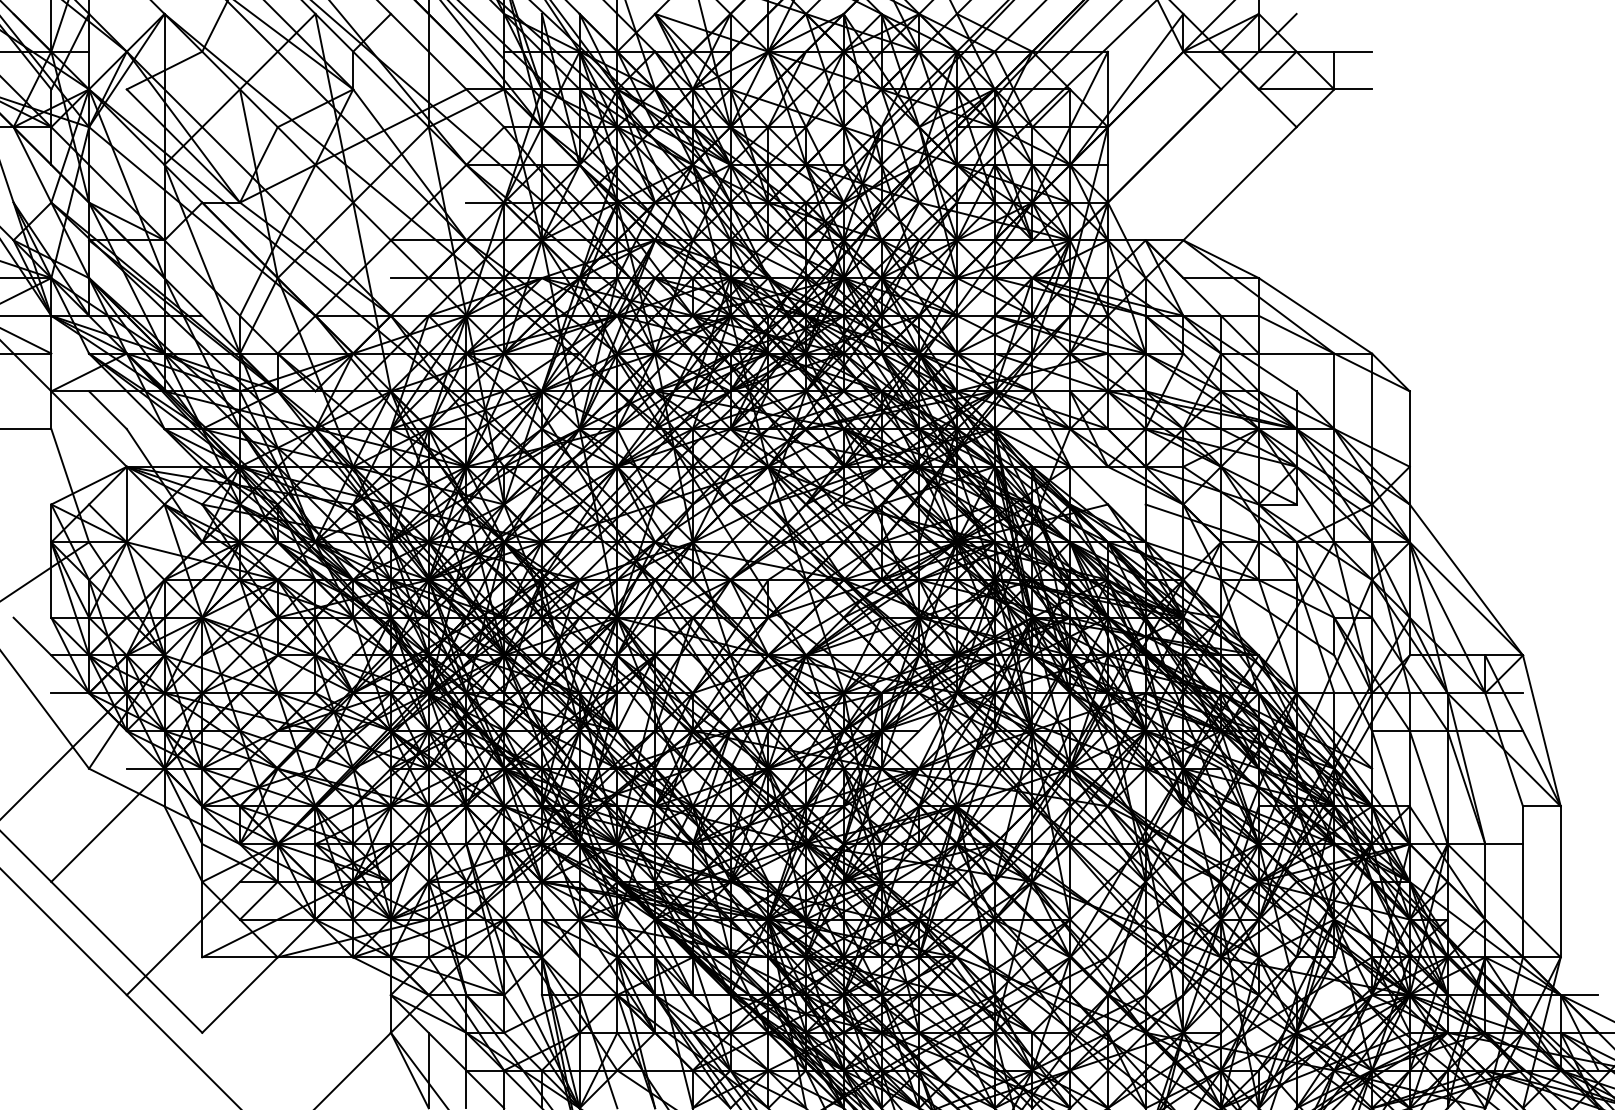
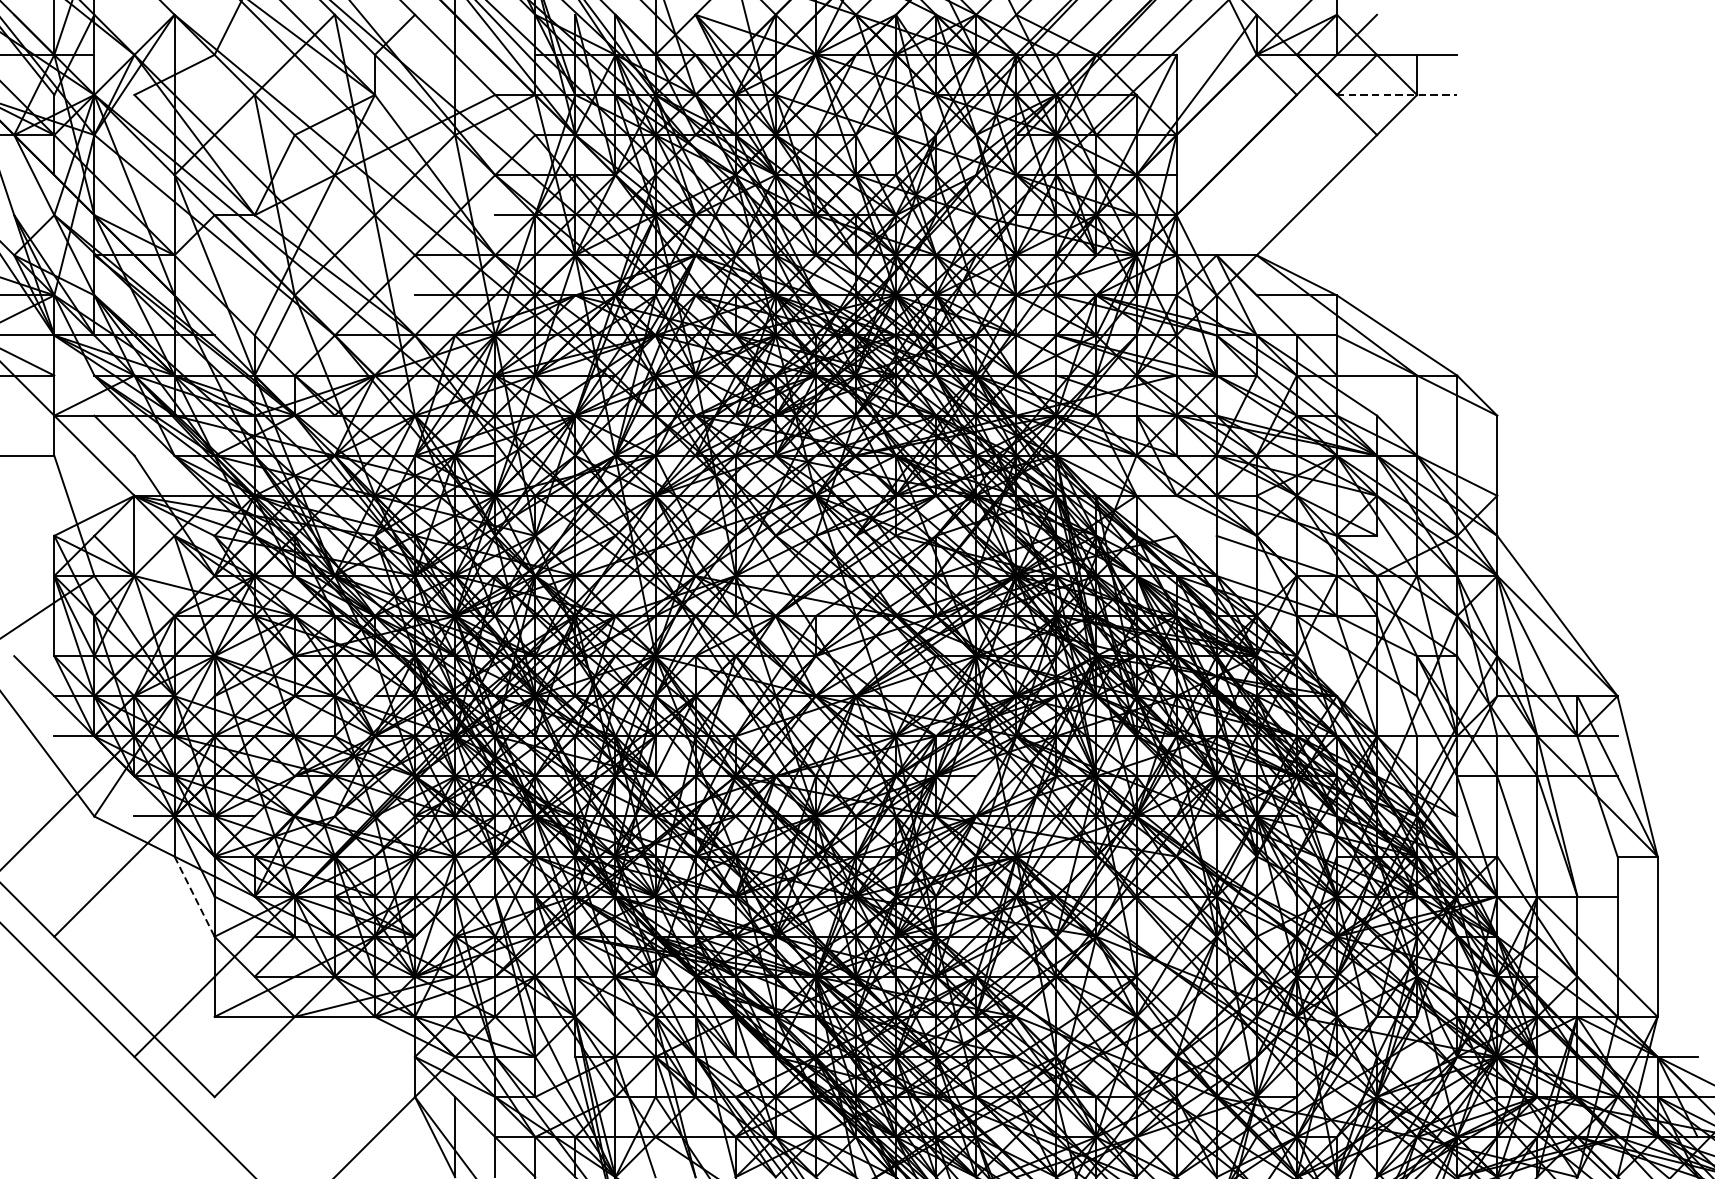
line: (1315, 89) -> (1397, 95), solid -> dashed
line: (183, 844) -> (194, 897), solid -> dashed

